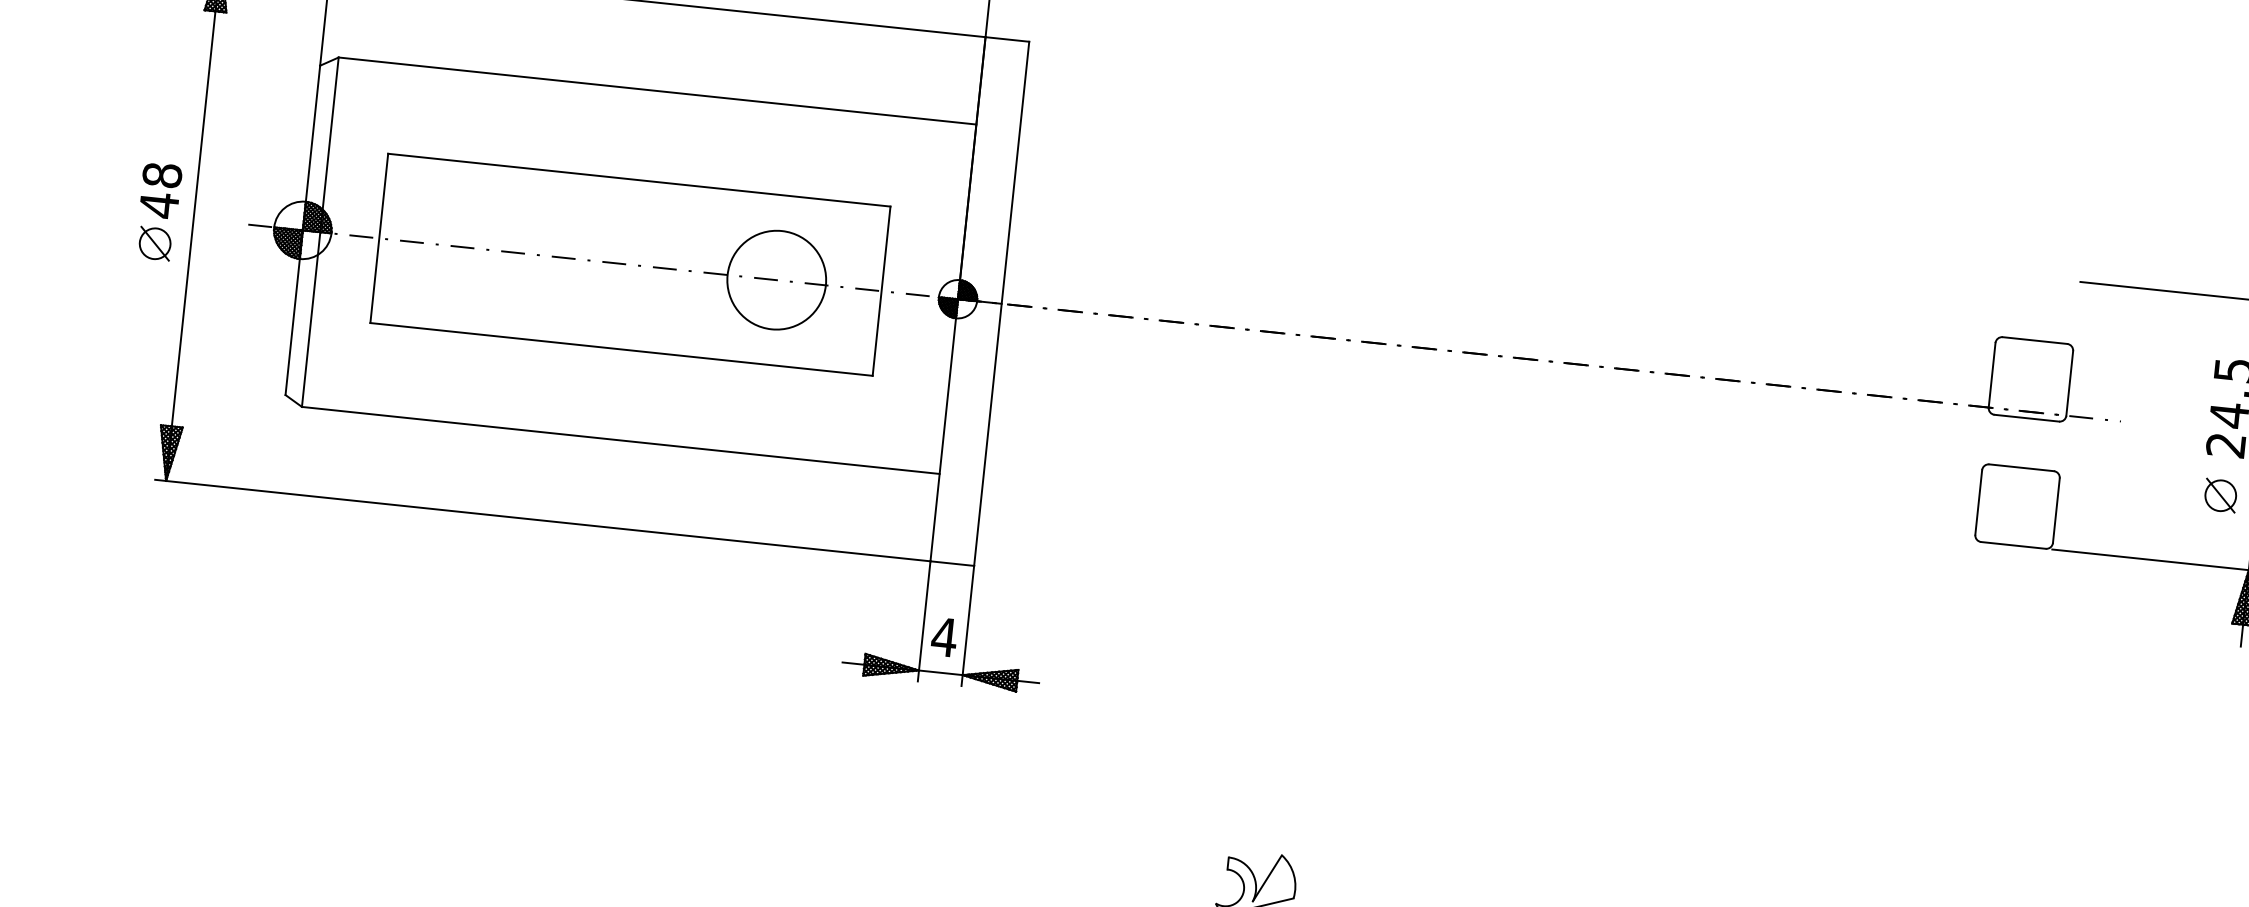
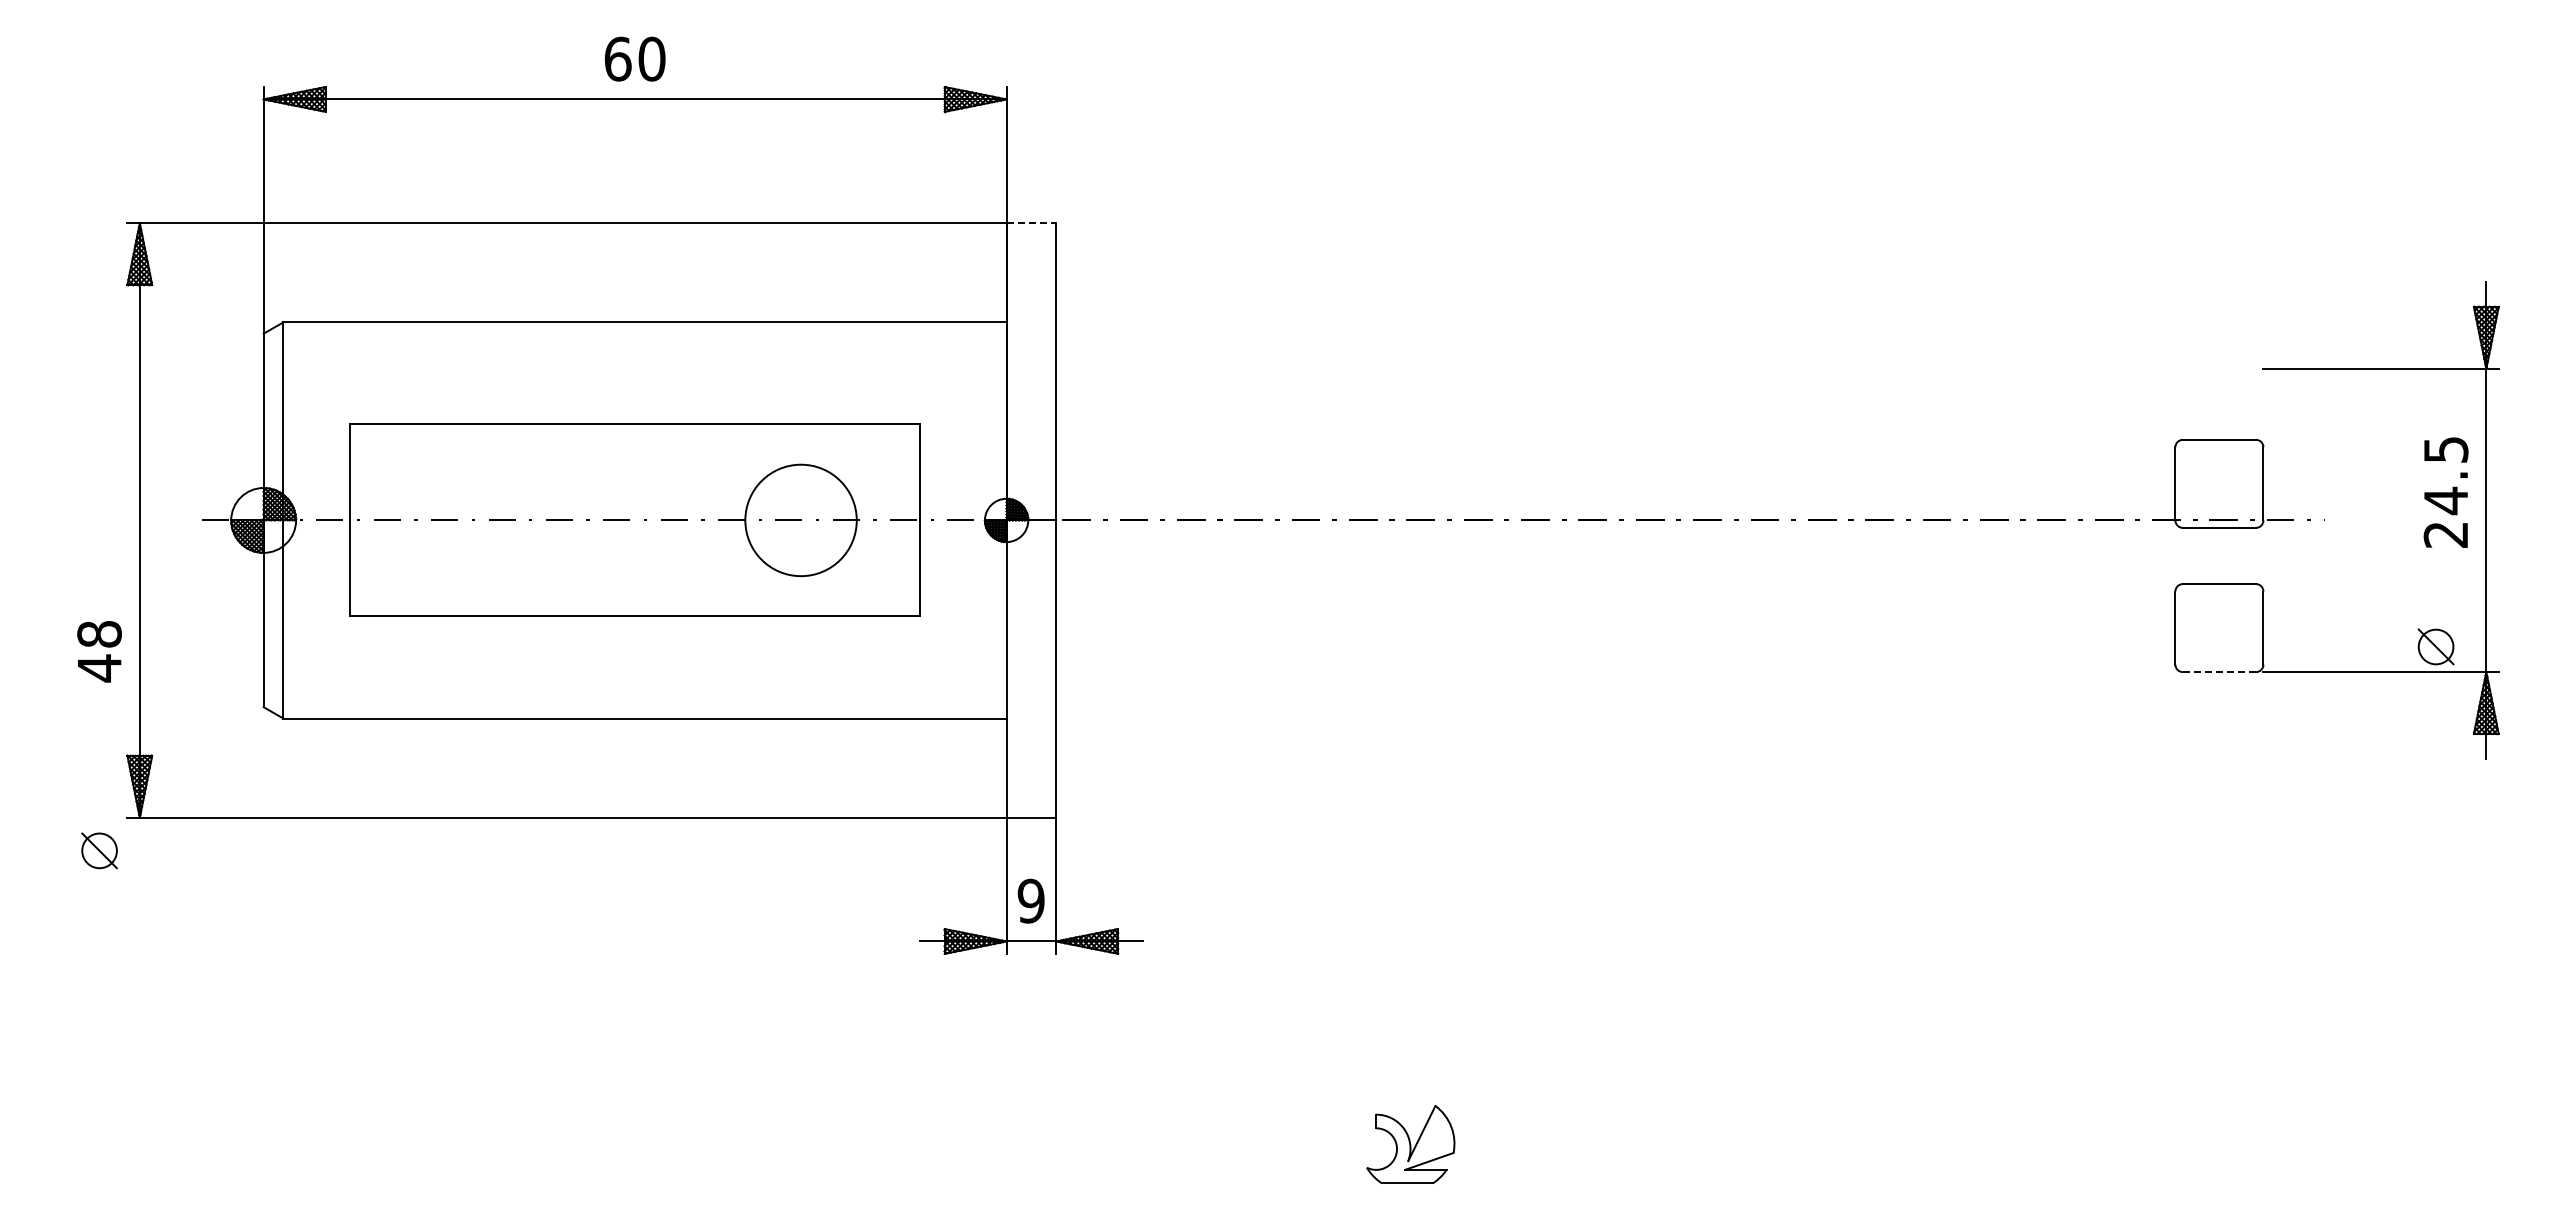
line: (1007, 39) -> (1031, 223), solid -> dashed
text: (160, 190) -> (99, 651), moved
part: (155, 243) -> (99, 850), moved
part: (2220, 495) -> (2435, 646), moved
line: (2013, 545) -> (2219, 672), solid -> dashed
text: (944, 636) -> (1031, 900), 4 -> 9

